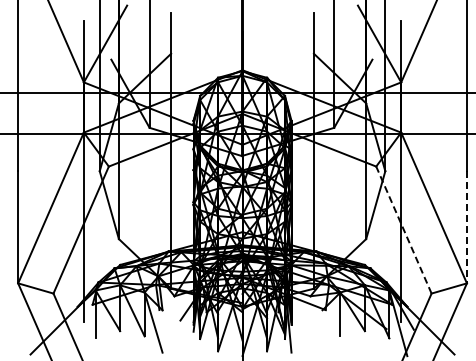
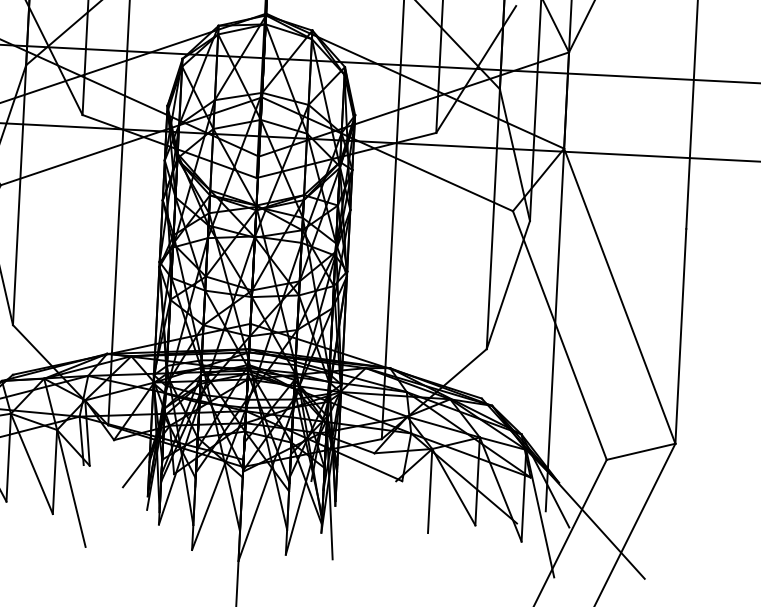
line: (466, 227) -> (680, 336), dashed -> solid
line: (403, 229) -> (559, 334), dashed -> solid

